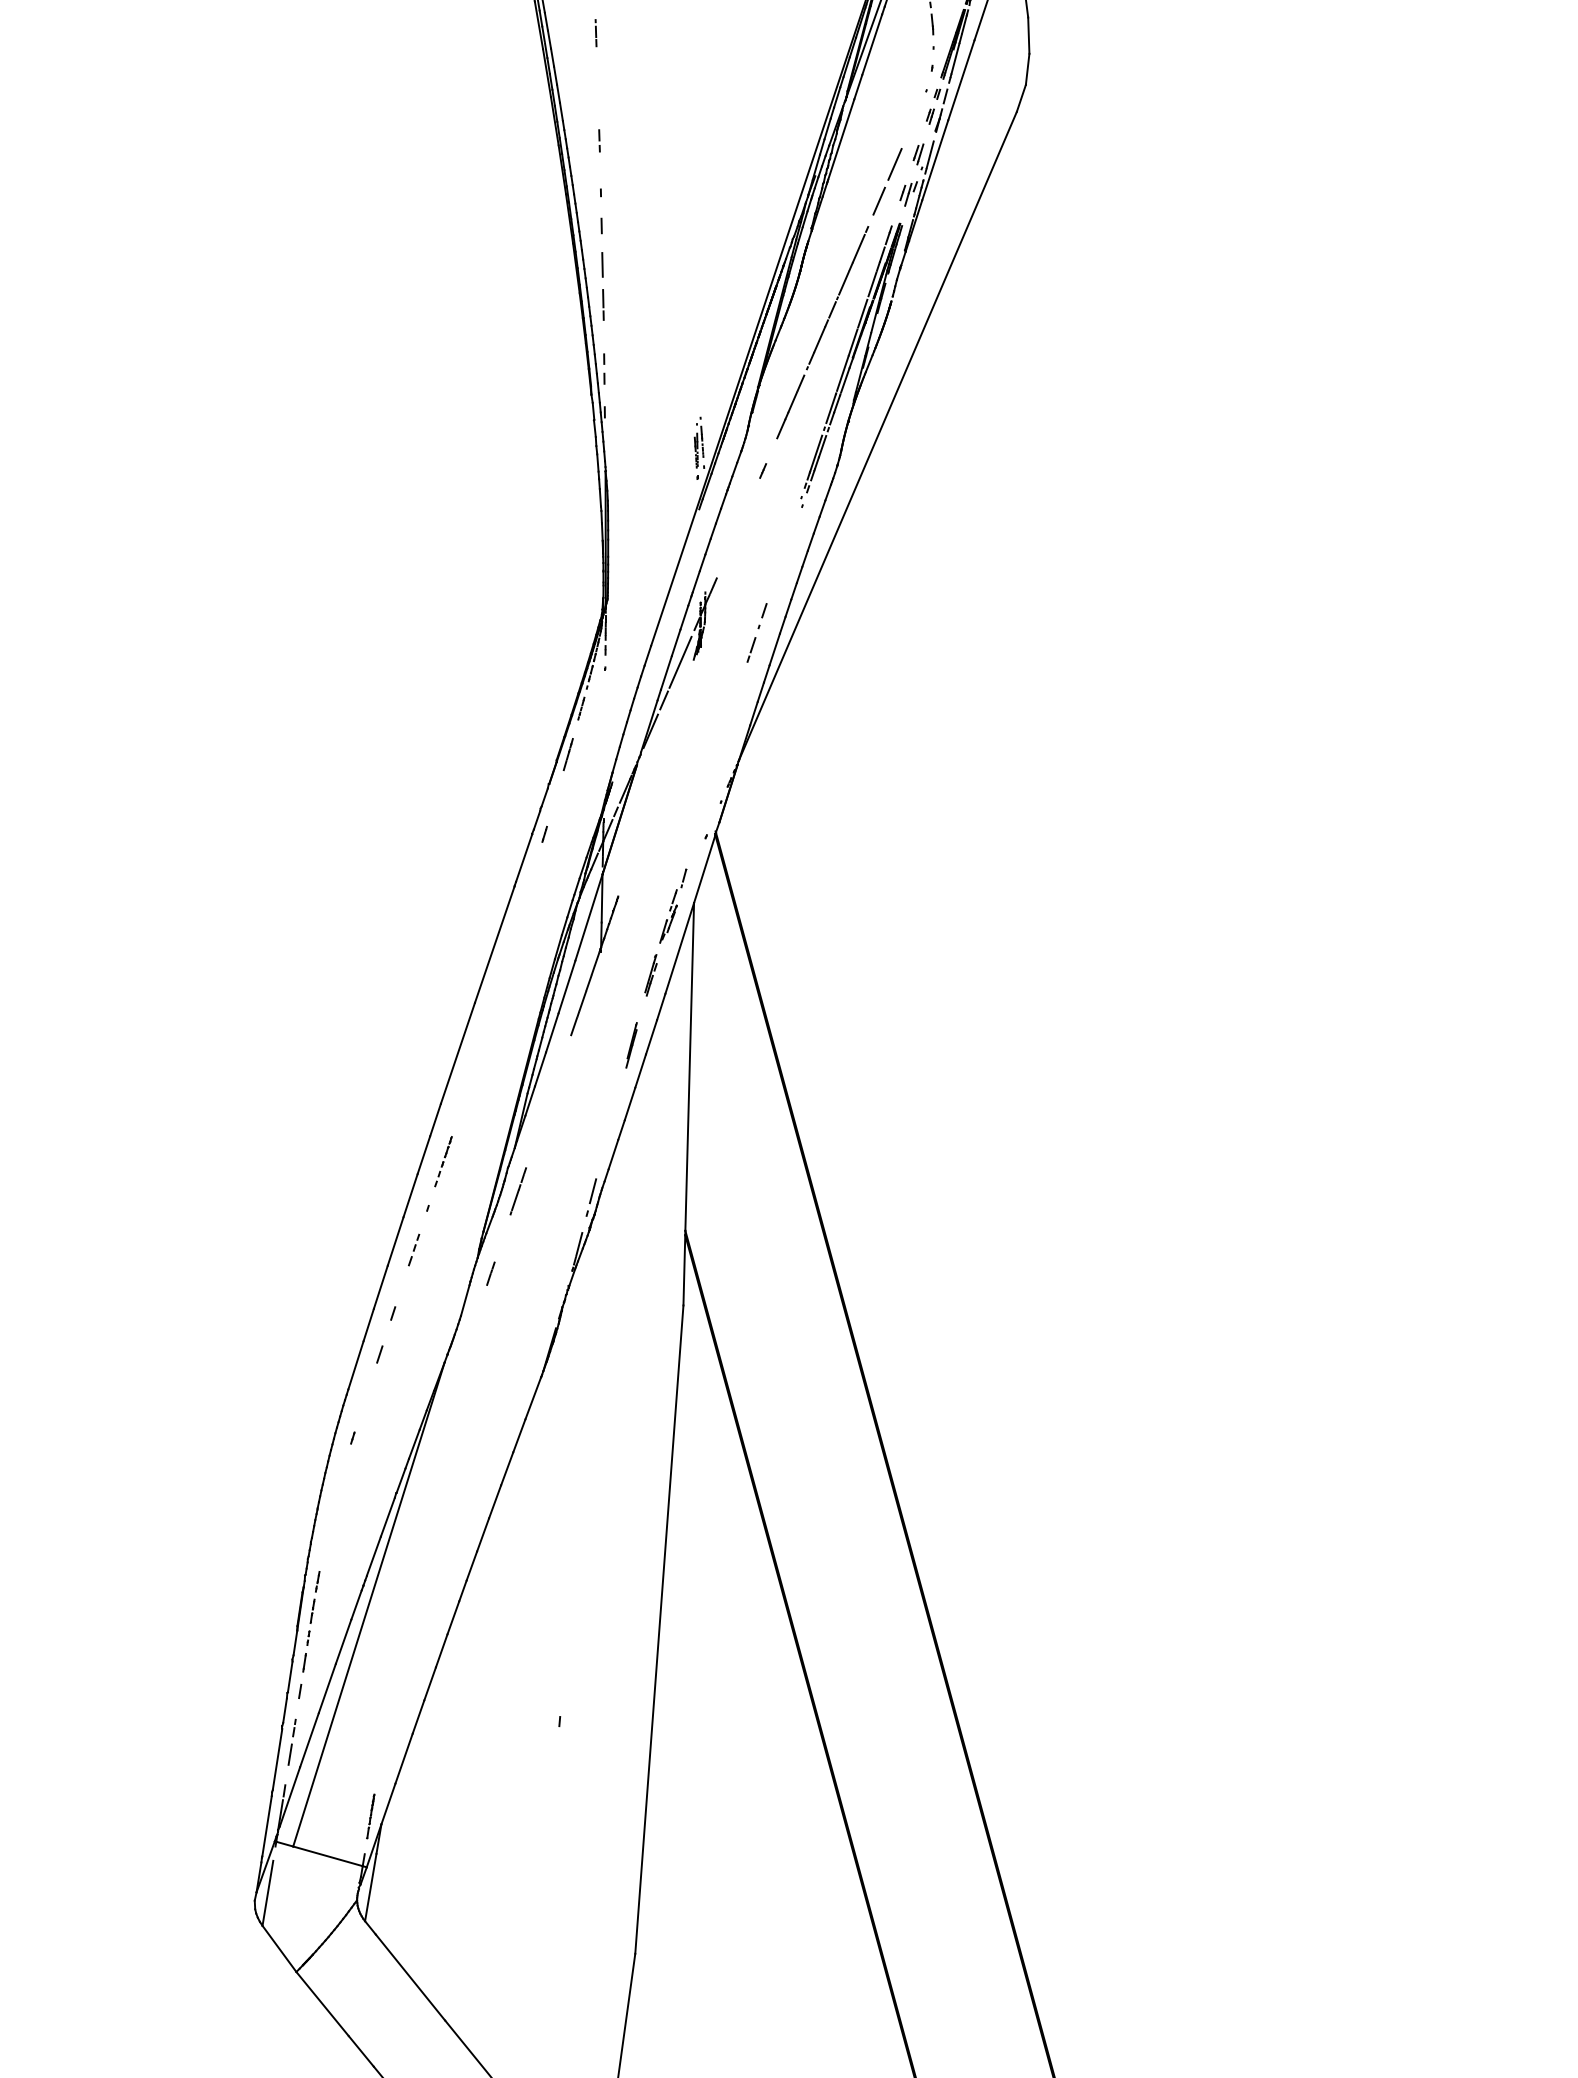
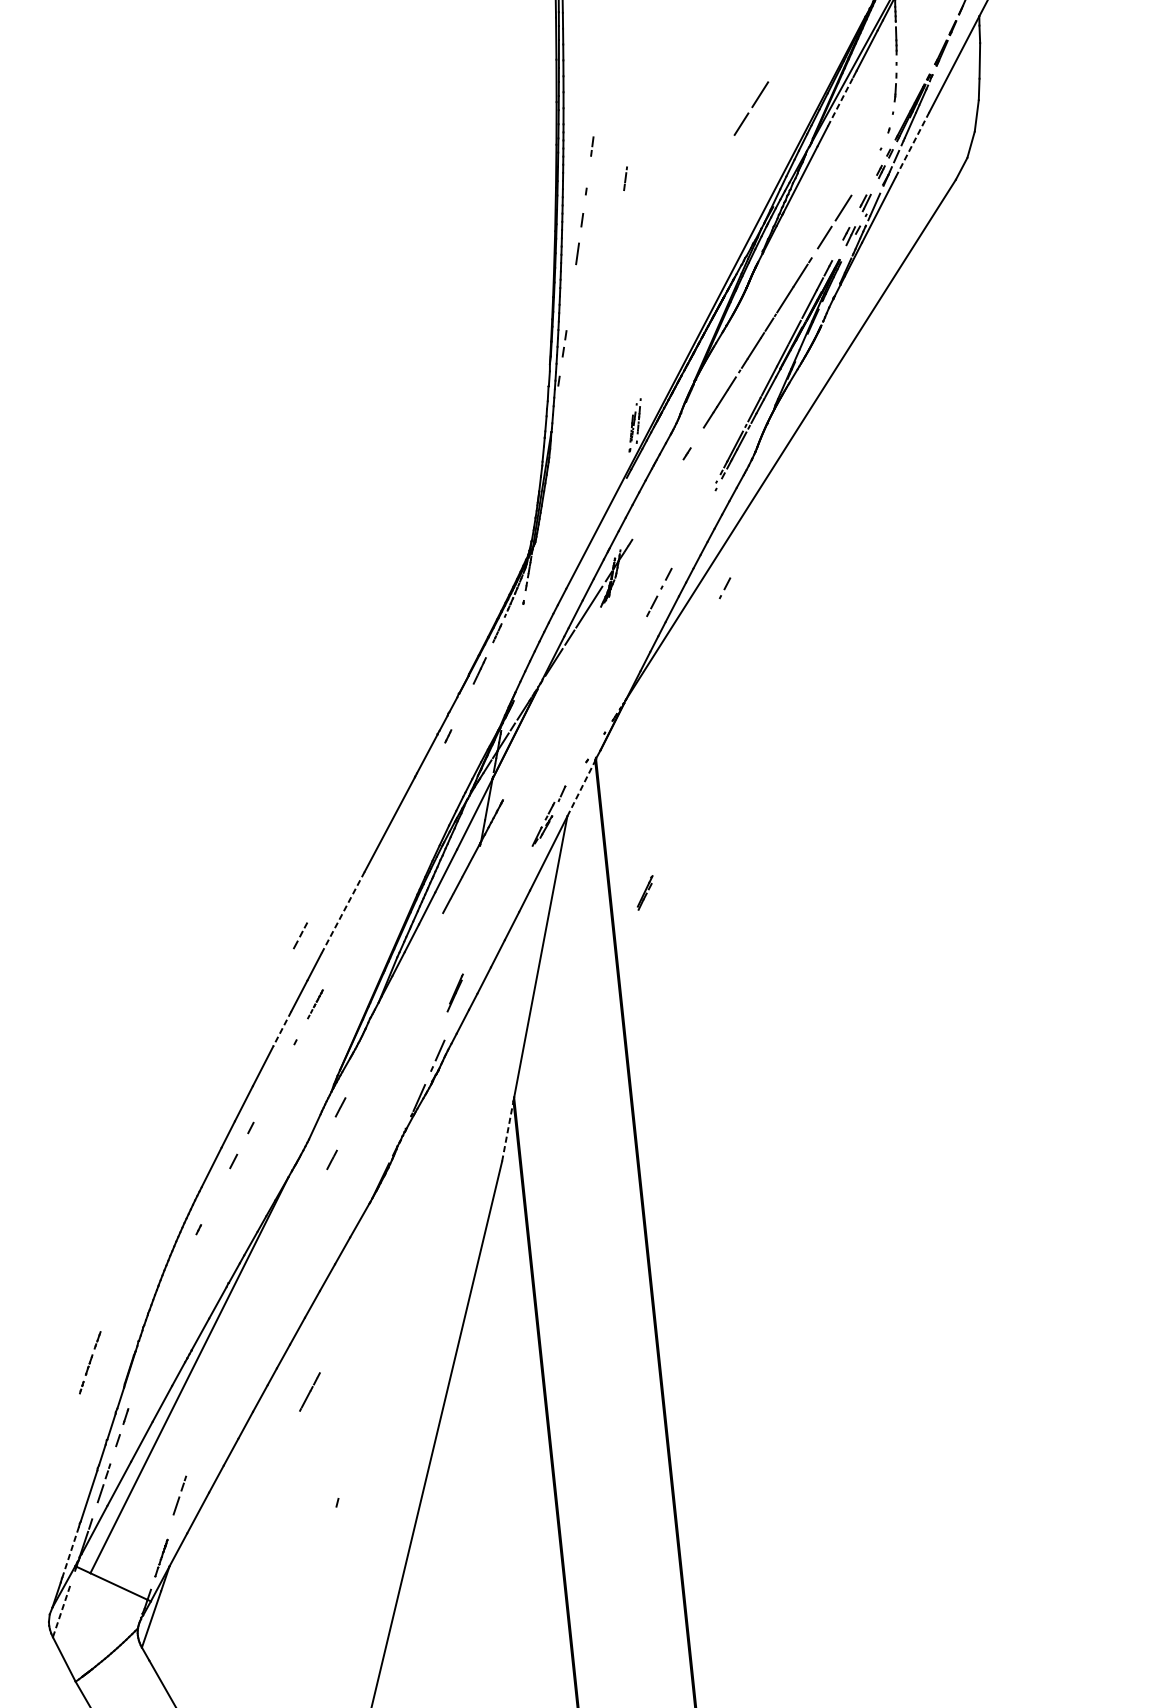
line: (595, 33) -> (625, 178), moved
line: (872, 44) -> (840, 101), solid -> dashed
line: (772, 67) -> (751, 107), added
line: (961, 80) -> (912, 145), solid -> dashed
line: (603, 304) -> (572, 288), removed
part: (830, 616) -> (724, 588), added
line: (704, 869) -> (581, 788), solid -> dashed
part: (650, 975) -> (644, 892), moved
part: (631, 1045) -> (455, 993), moved
line: (457, 1053) -> (342, 912), solid -> dashed
part: (443, 1161) -> (315, 1004), size x0.7
line: (517, 1191) -> (309, 1392), moved
line: (410, 1195) -> (282, 1028), solid -> dashed
part: (414, 1249) -> (300, 935), moved
line: (684, 1269) -> (508, 1130), solid -> dashed
line: (490, 1334) -> (331, 1159), added
part: (313, 1608) -> (90, 1362), moved
line: (379, 1743) -> (179, 1496), added
line: (267, 1826) -> (71, 1552), solid -> dashed
line: (267, 1893) -> (61, 1610), solid -> dashed

